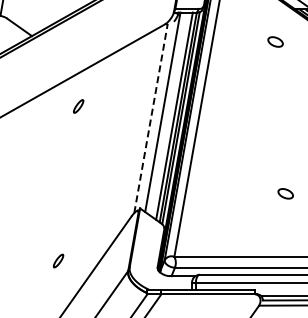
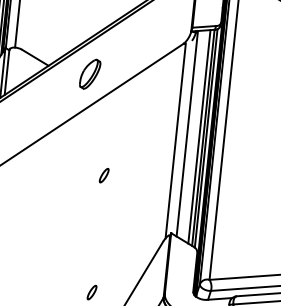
part: (71, 46) -> (89, 73), added
part: (78, 106) -> (104, 175), moved
line: (151, 118) -> (176, 140), dashed -> solid

